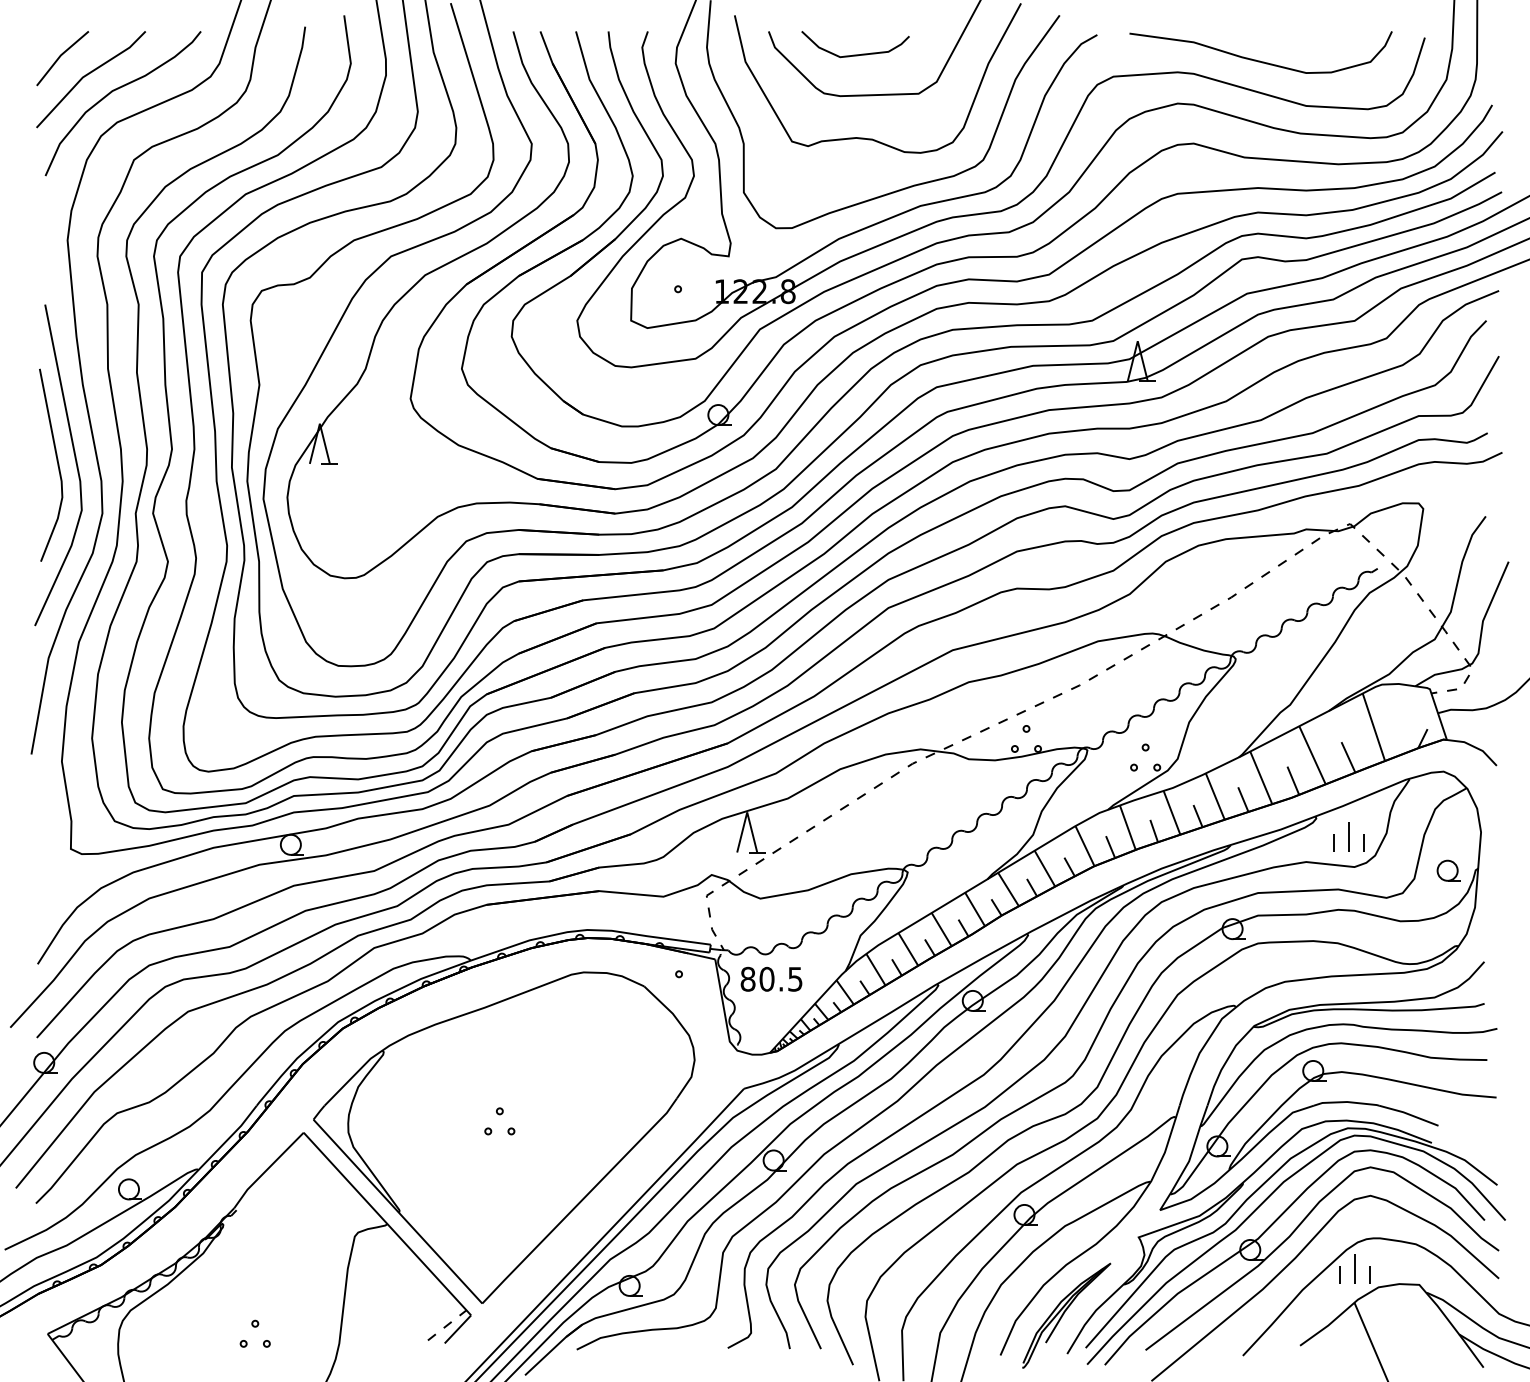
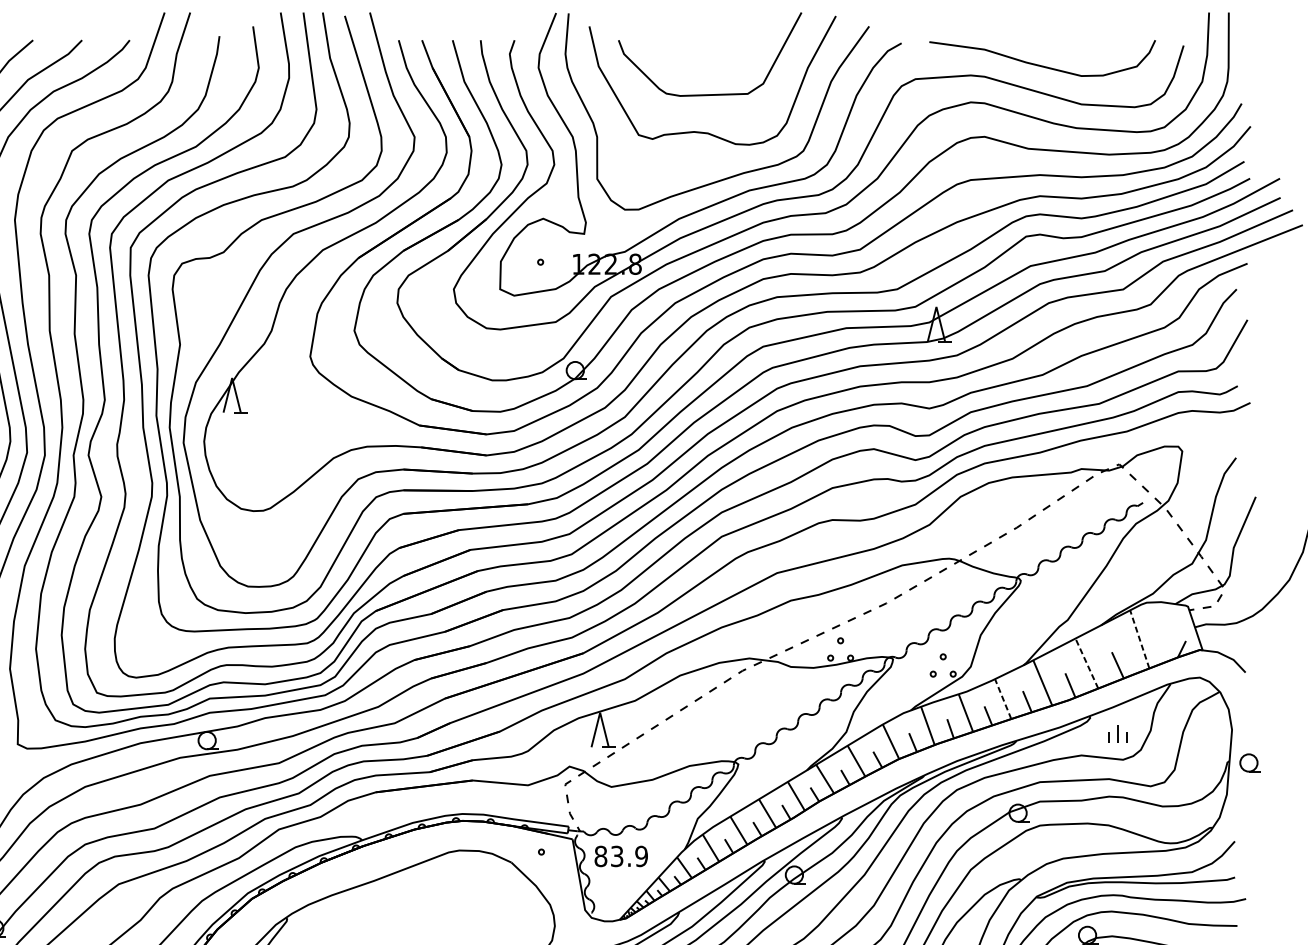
curve: (855, 54) -> (693, 60), removed
line: (1373, 727) -> (1139, 639), solid -> dashed
line: (1312, 755) -> (1086, 663), solid -> dashed
line: (1215, 796) -> (1003, 699), solid -> dashed
part: (1348, 836) -> (1117, 733), size x0.7
part: (1448, 870) -> (1249, 762), moved
text: (780, 978) -> (628, 855), 80.5 -> 83.9

